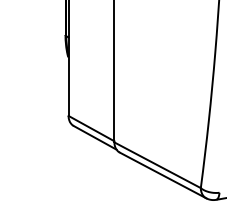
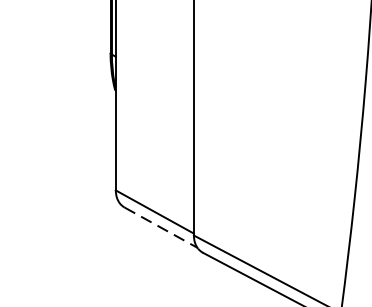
line: (95, 138) -> (161, 228), solid -> dashed

